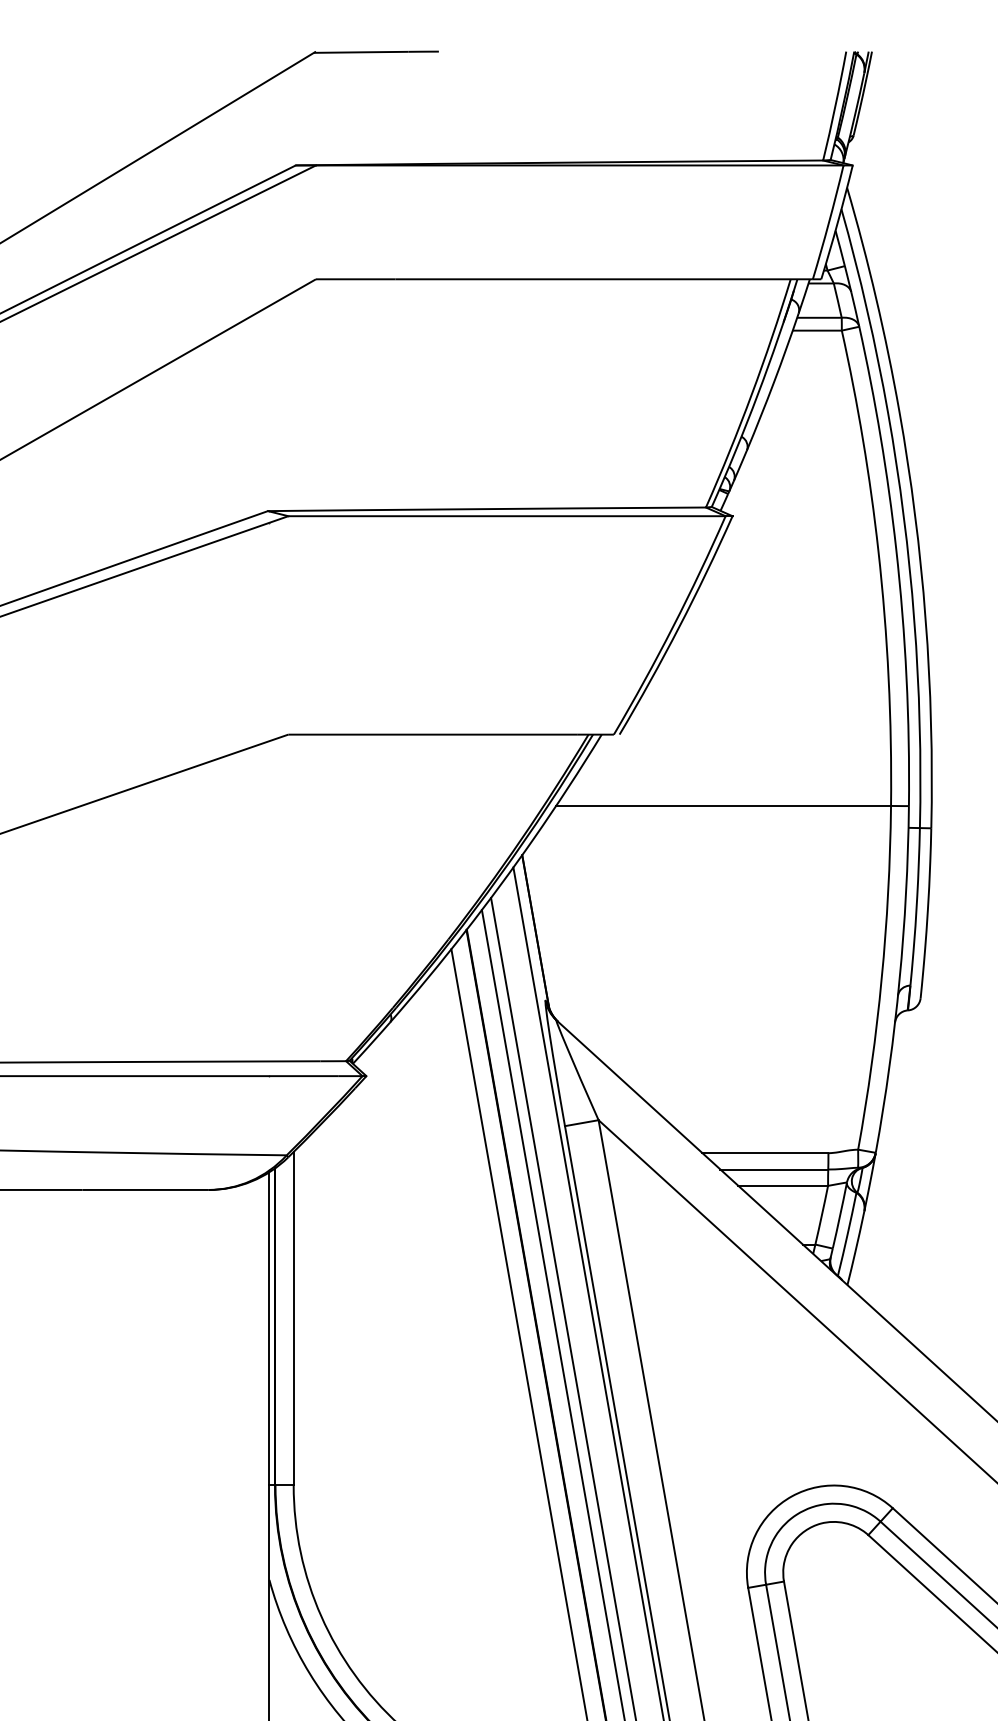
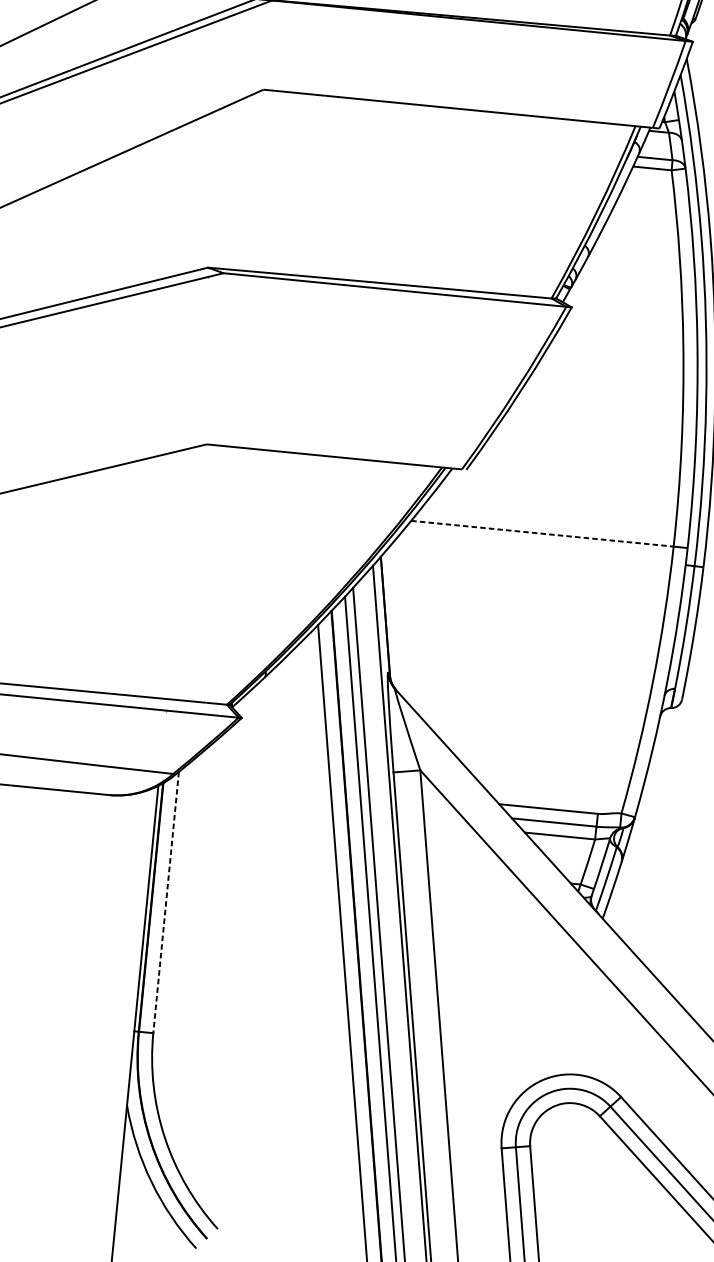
line: (724, 805) -> (543, 533), solid -> dashed
line: (293, 1318) -> (166, 902), solid -> dashed

